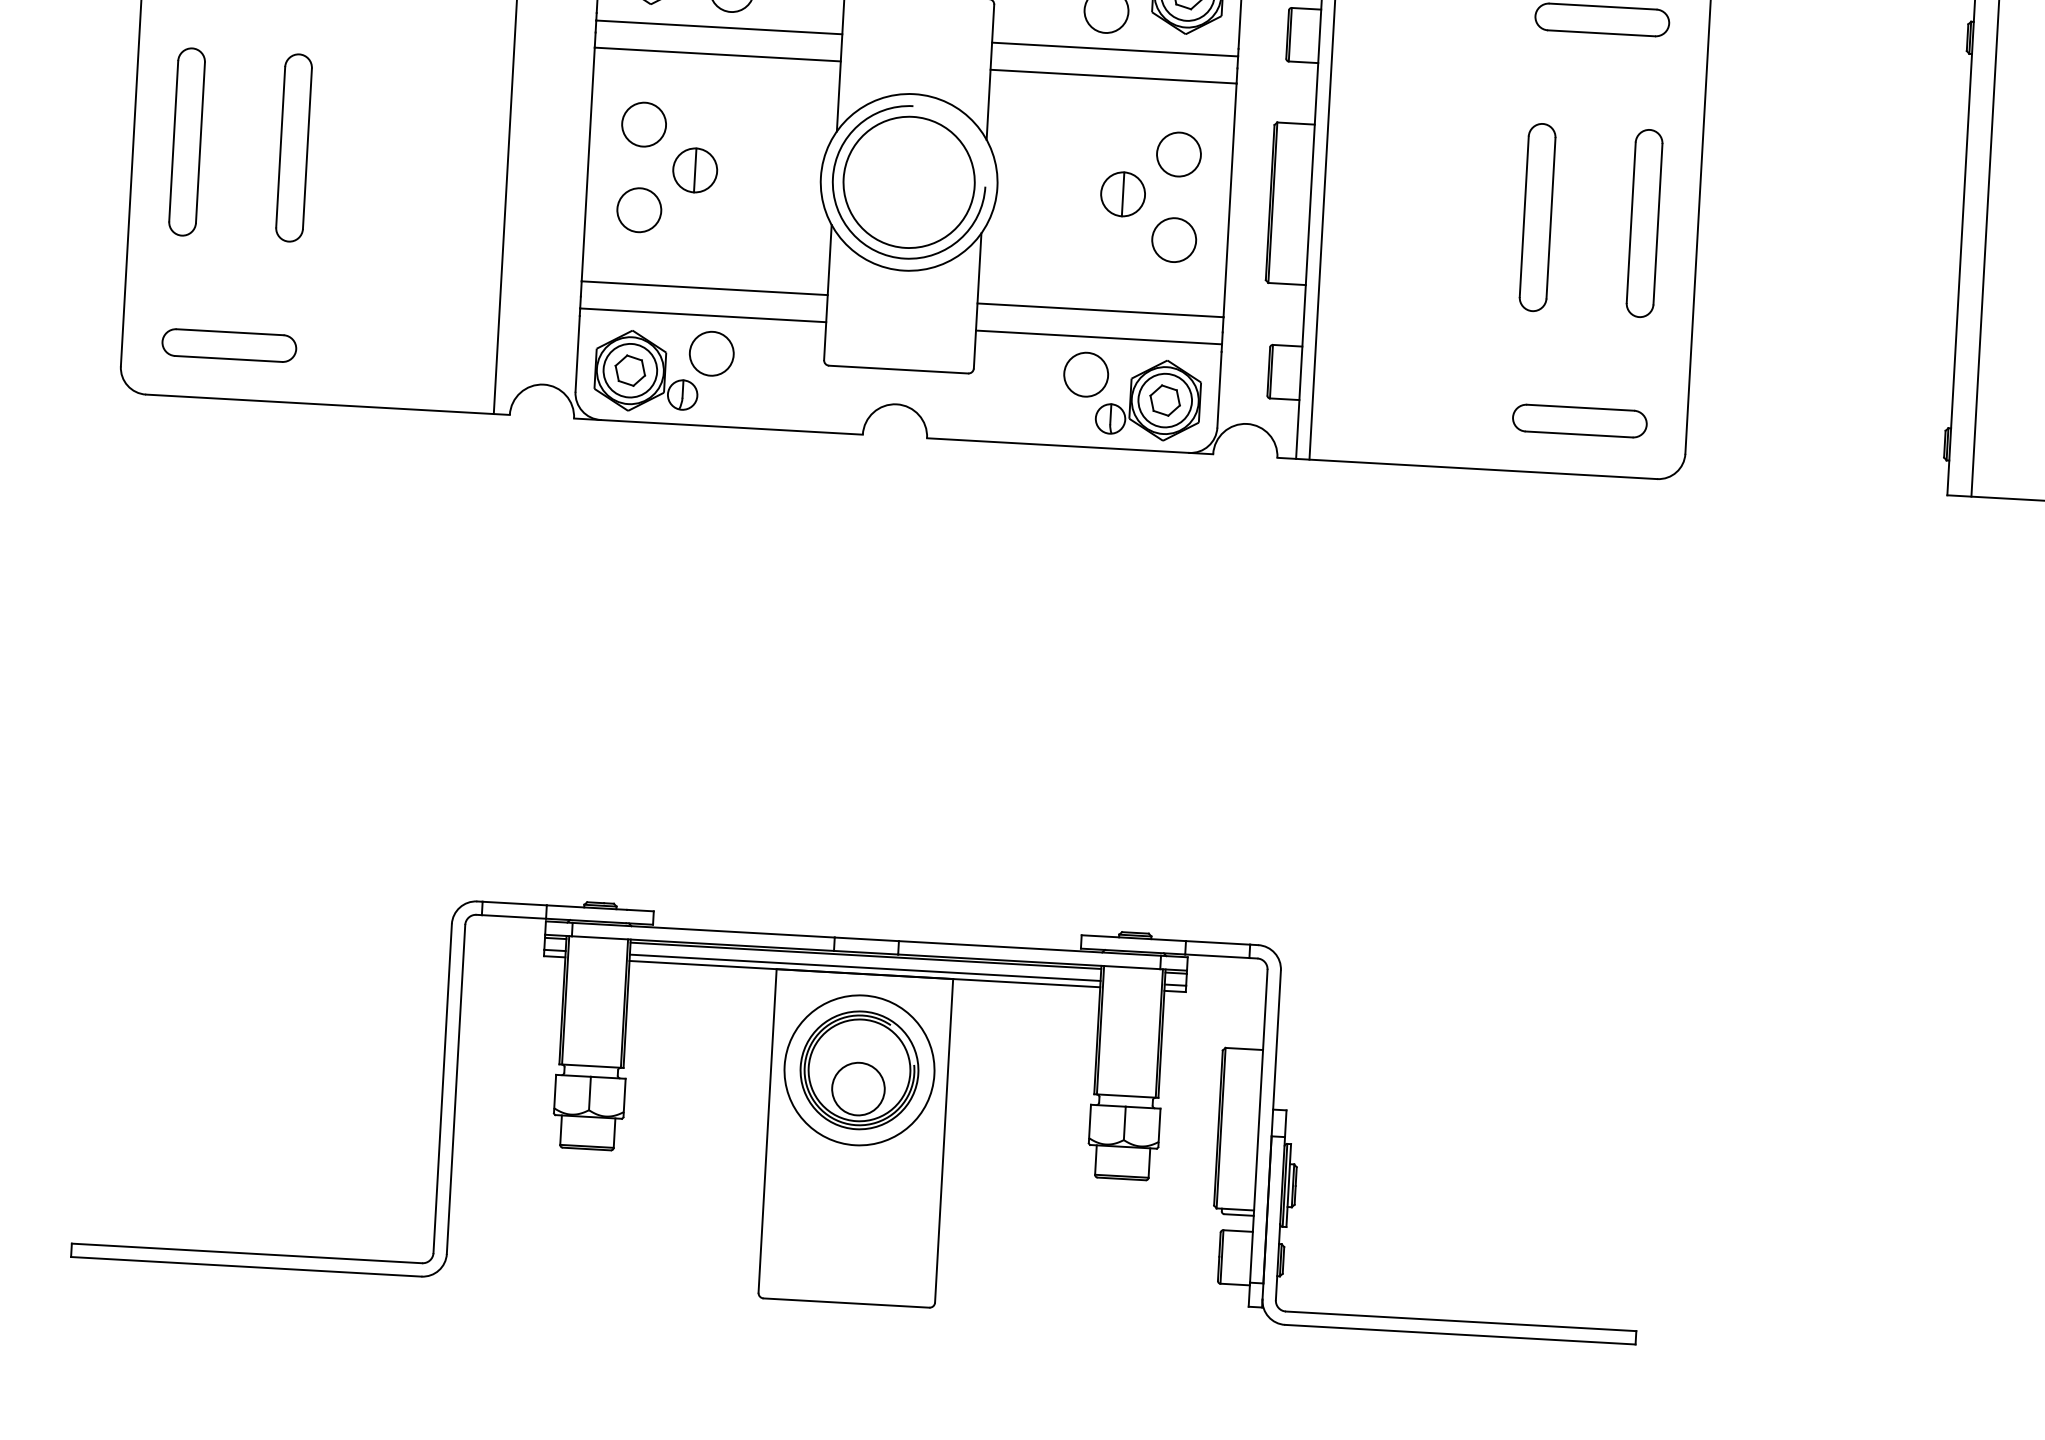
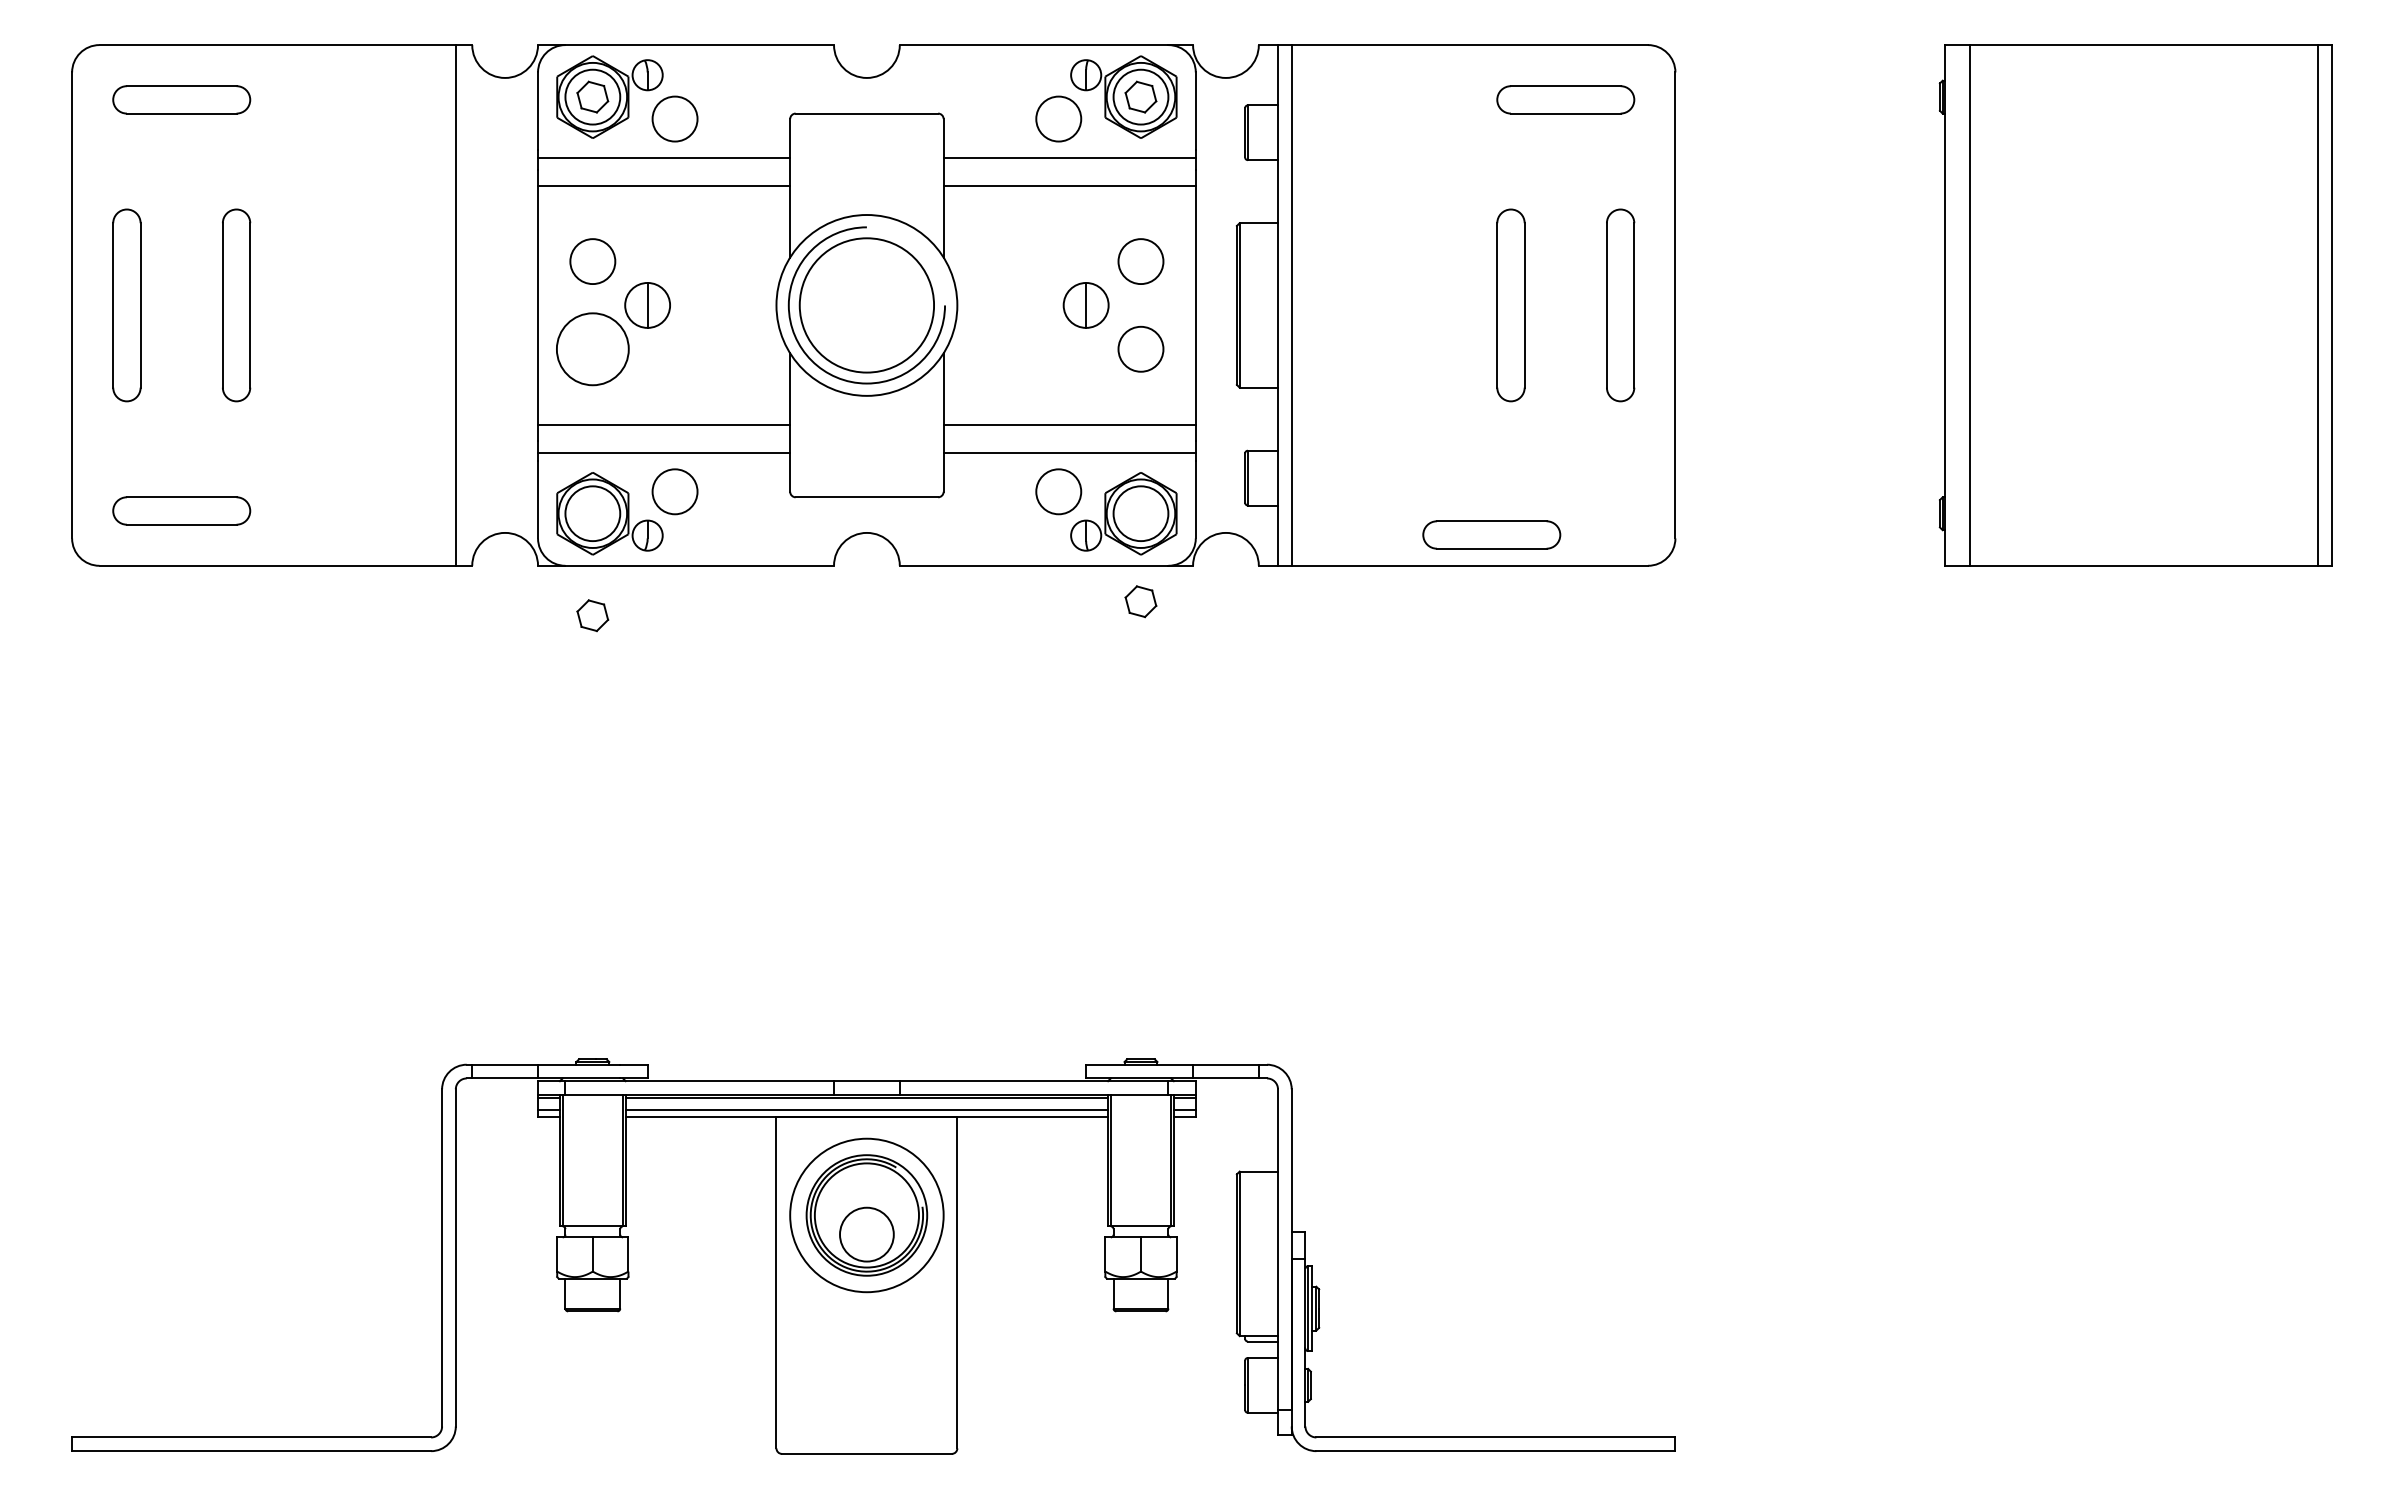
circle: (639, 209) -> (592, 348), size x1.6
part: (630, 370) -> (592, 615), moved
part: (1164, 400) -> (1140, 601), moved
part: (1579, 420) -> (1491, 534), moved

